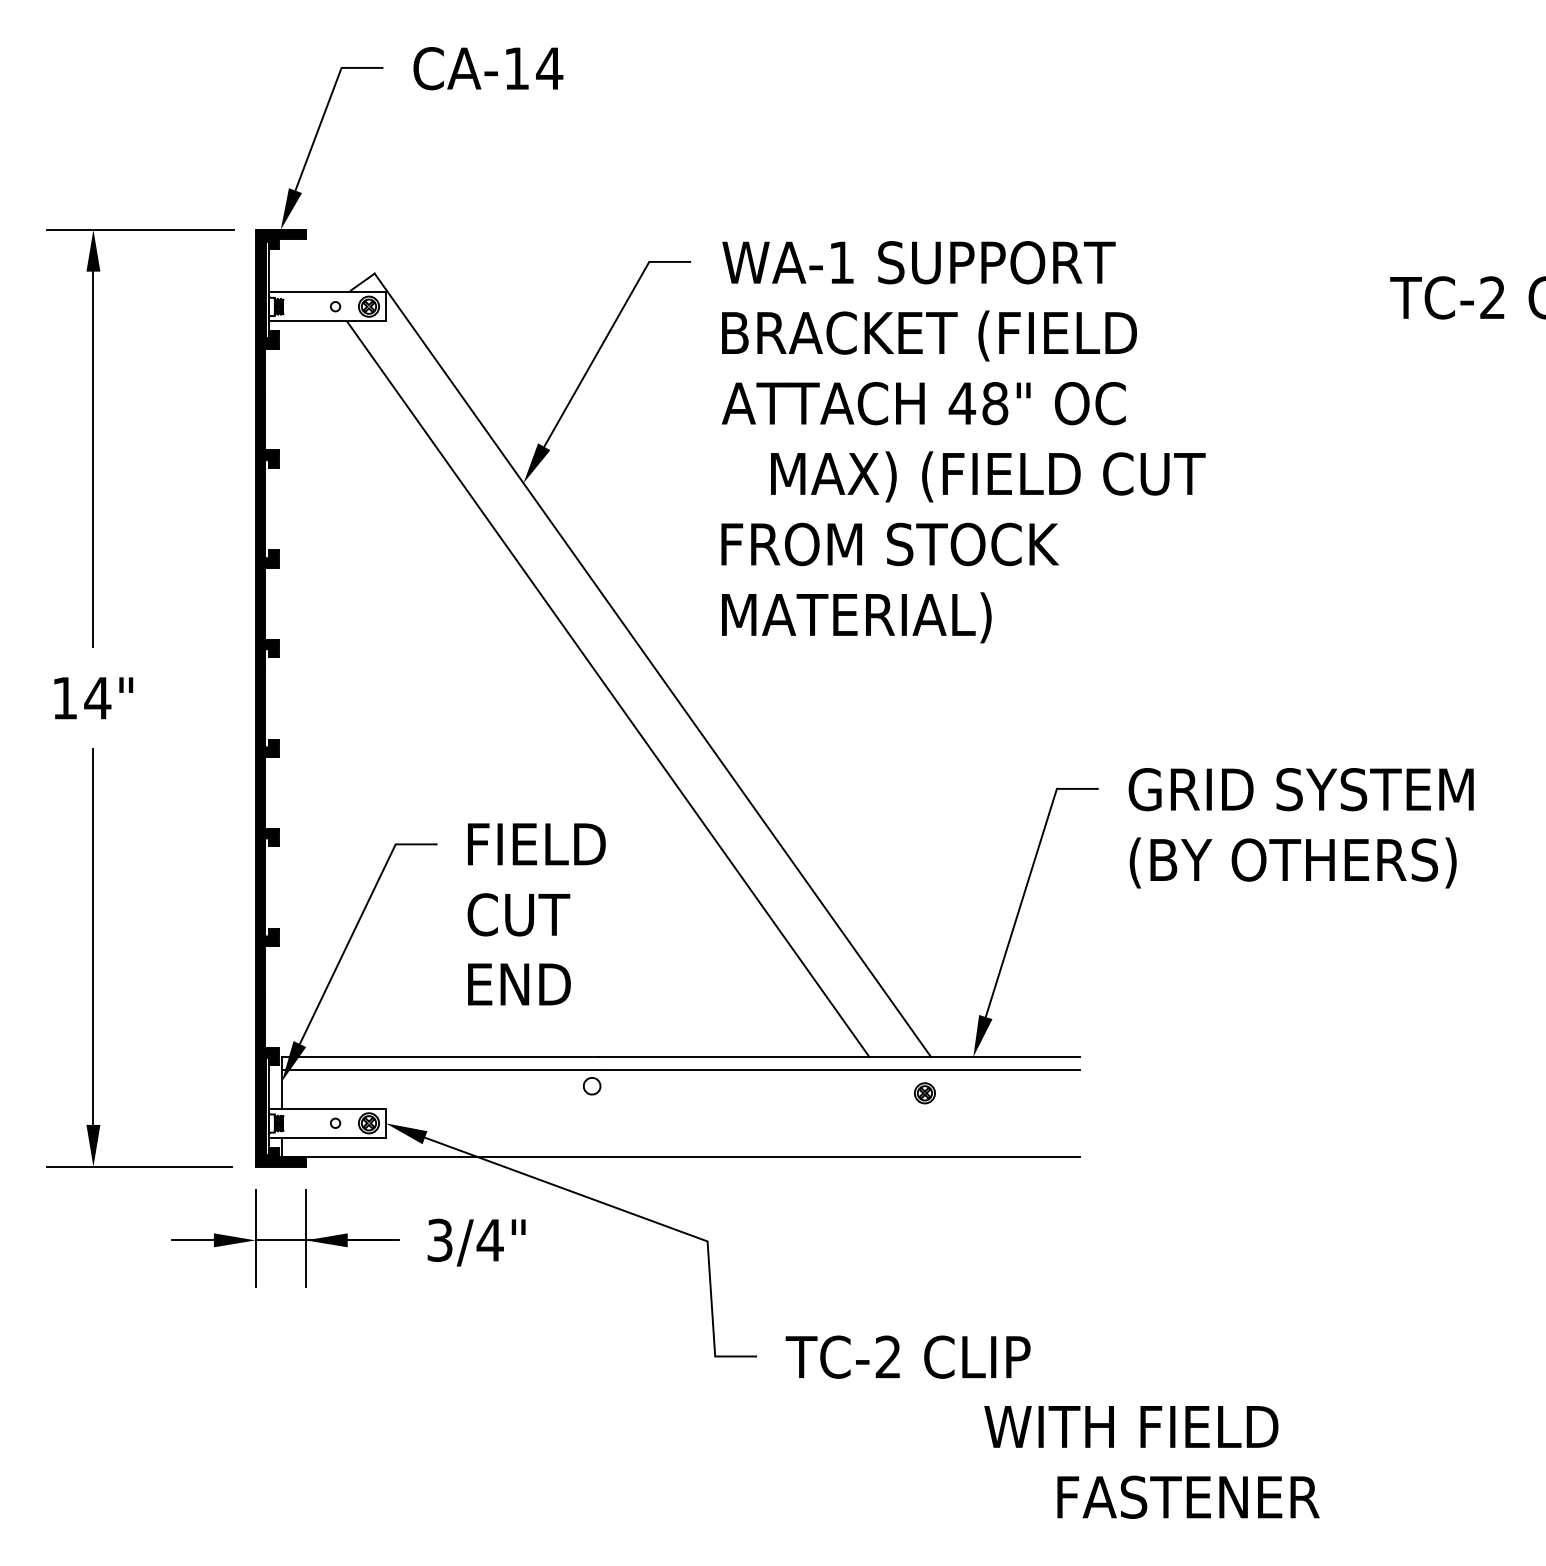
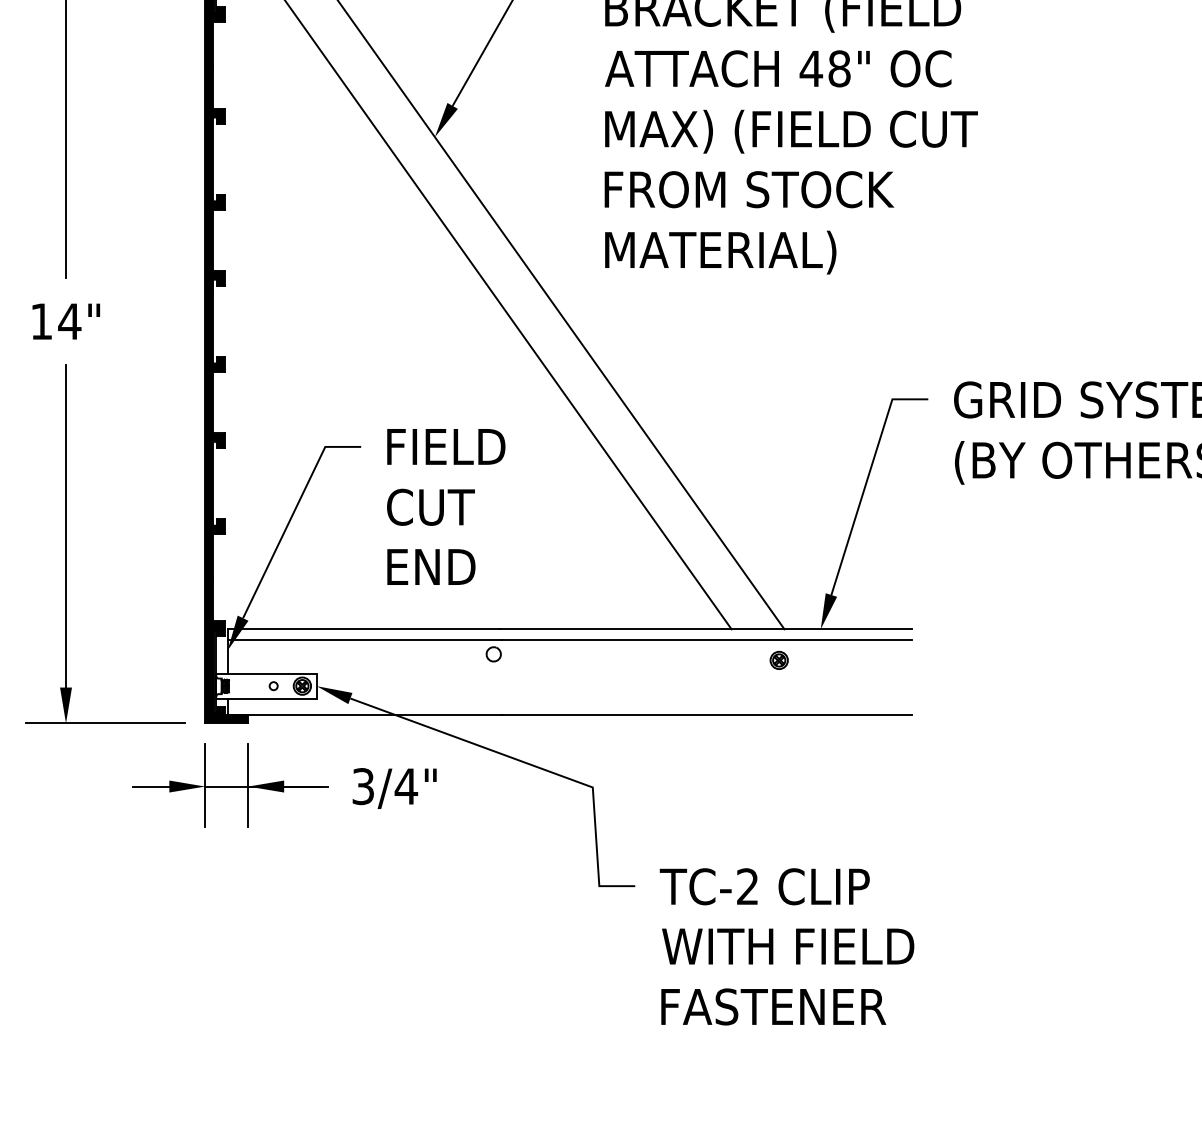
text: (988, 476) -> (791, 131), moved
text: (1131, 1426) -> (788, 946), moved
text: (1188, 1496) -> (773, 1006), moved

